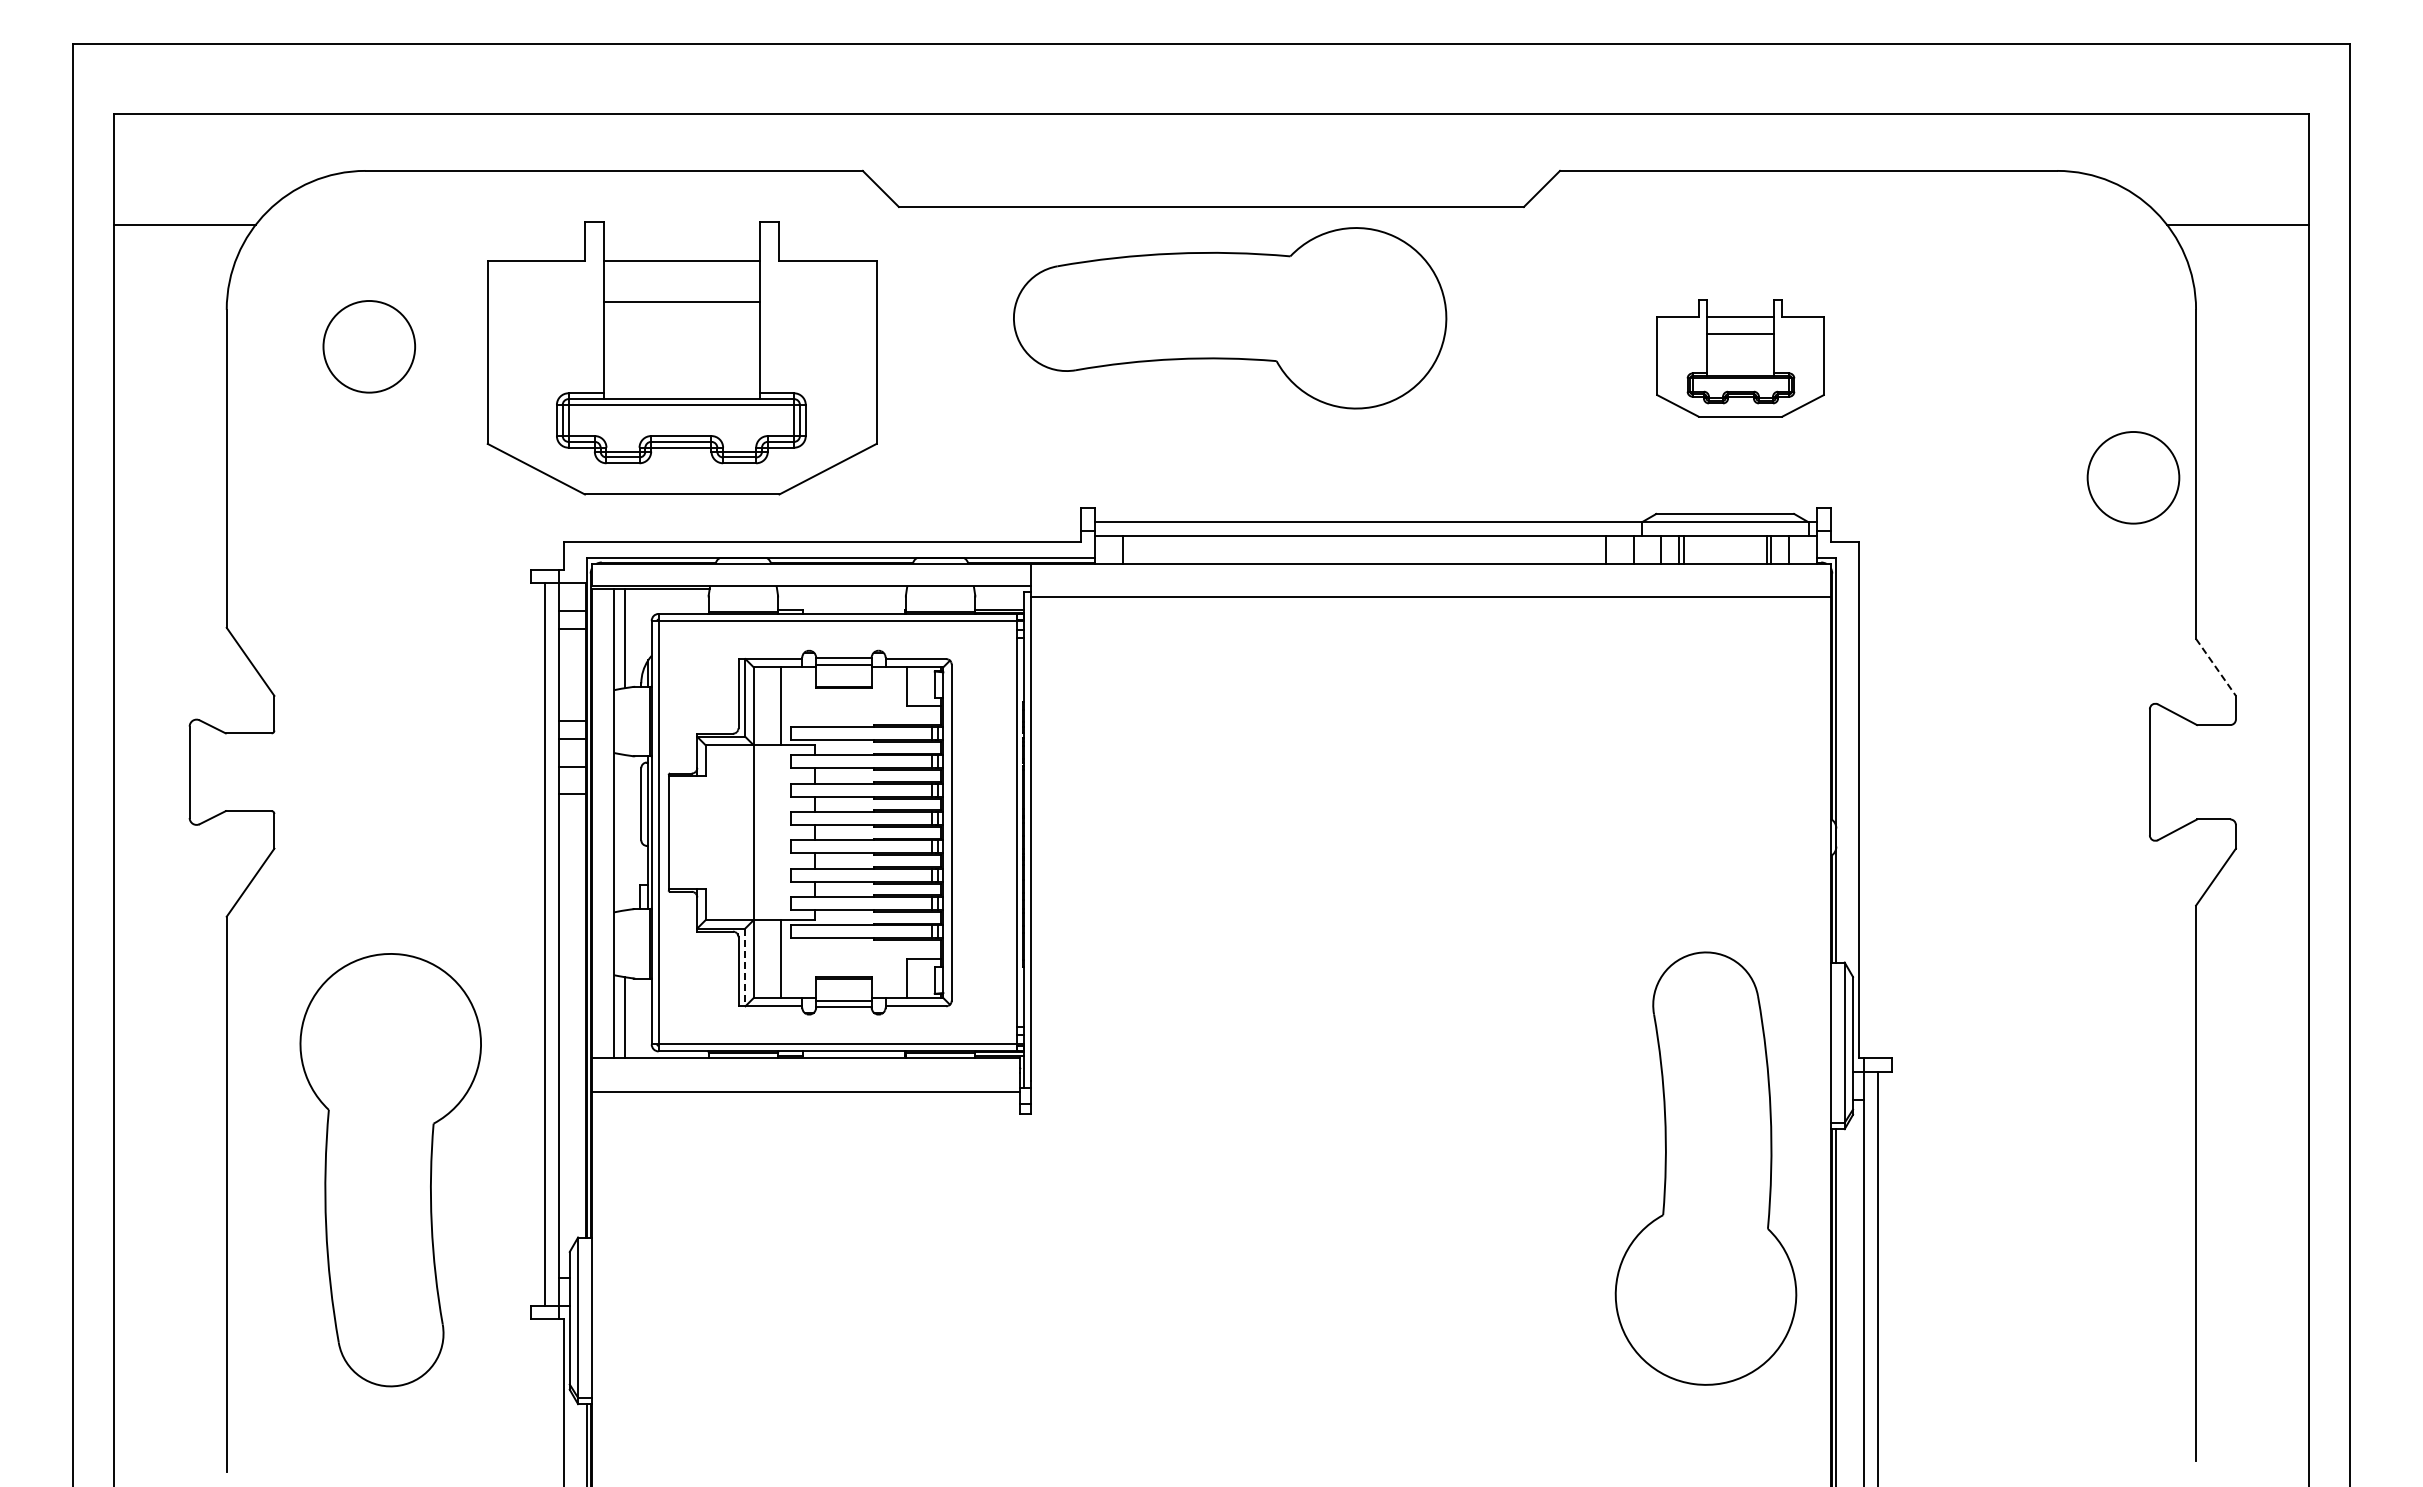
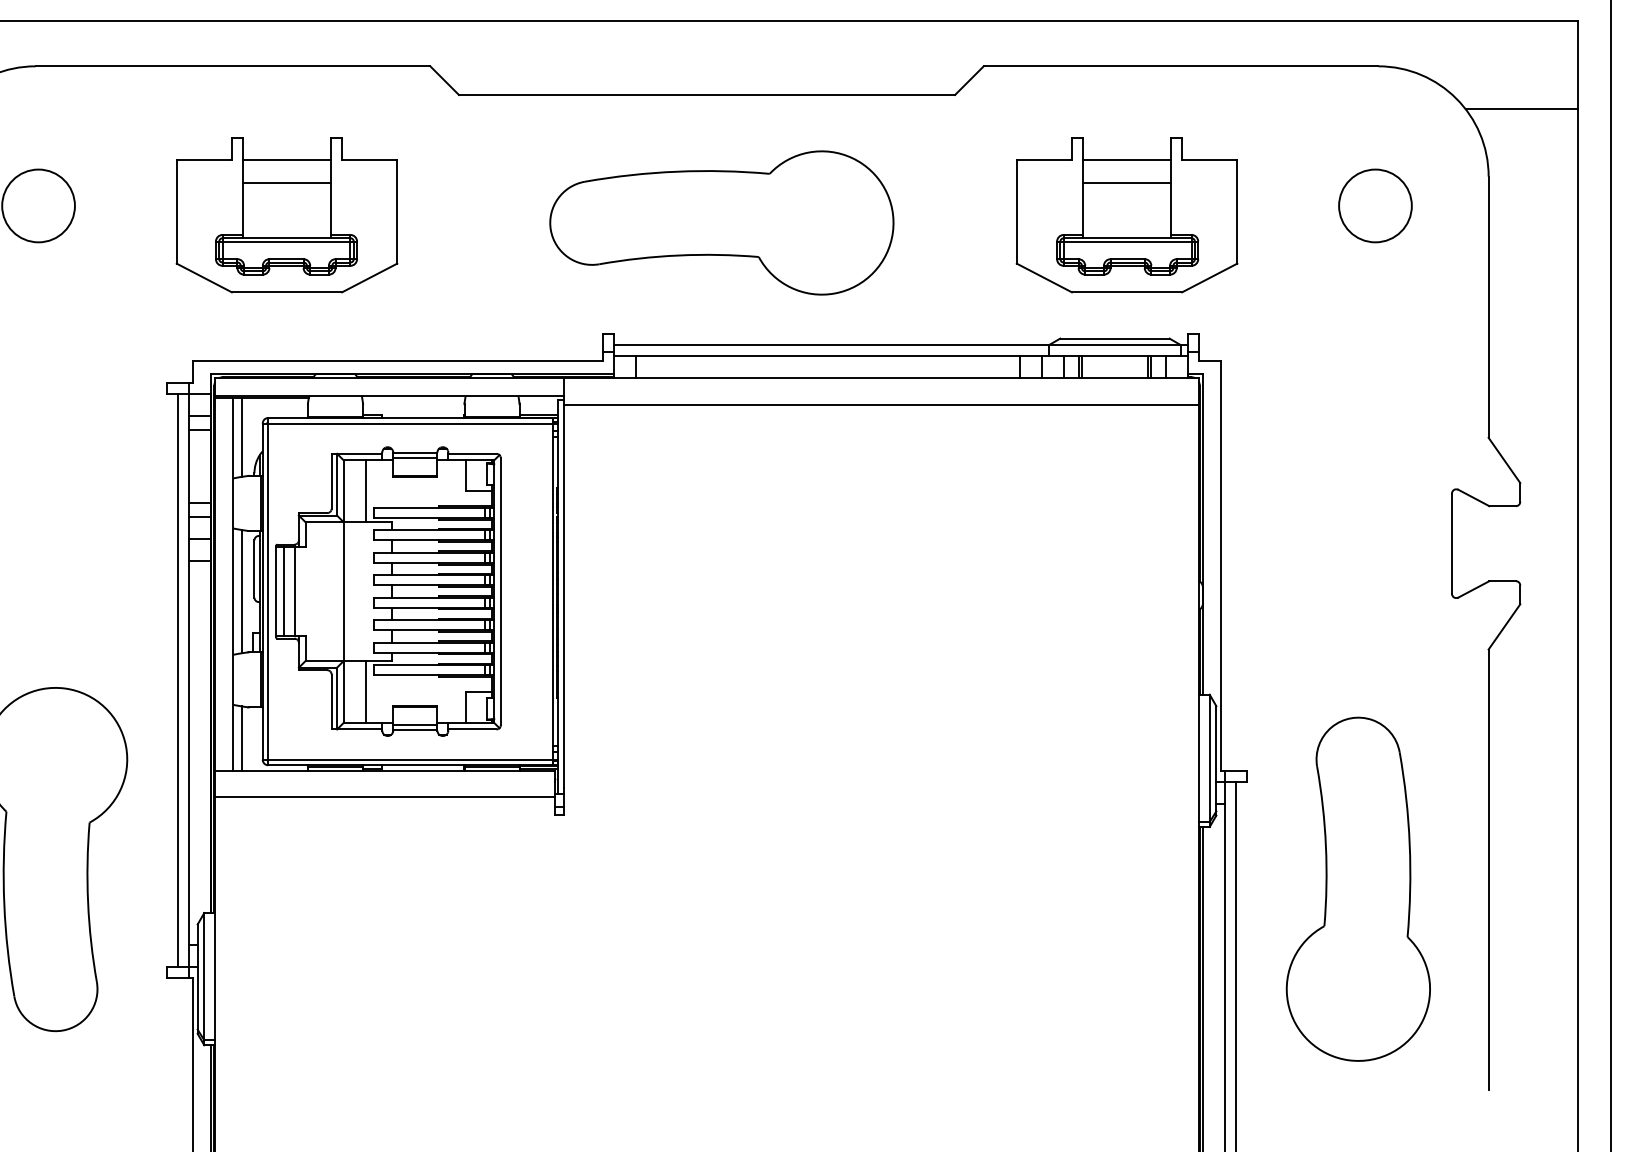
part: (1230, 318) -> (722, 223), moved
part: (682, 358) -> (287, 215), size x0.71
part: (1740, 358) -> (1127, 215), size x1.67
circle: (2133, 477) -> (1375, 205), moved
line: (2215, 667) -> (1504, 460), dashed -> solid
line: (625, 832) -> (241, 591), added
line: (678, 832) -> (284, 591), added
line: (691, 832) -> (294, 591), added
line: (745, 967) -> (337, 698), dashed -> solid
part: (1705, 1168) -> (1358, 889), moved

